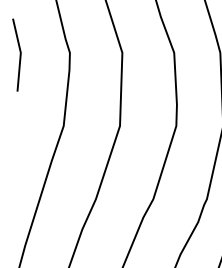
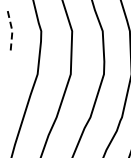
line: (21, 55) -> (12, 32), solid -> dashed

